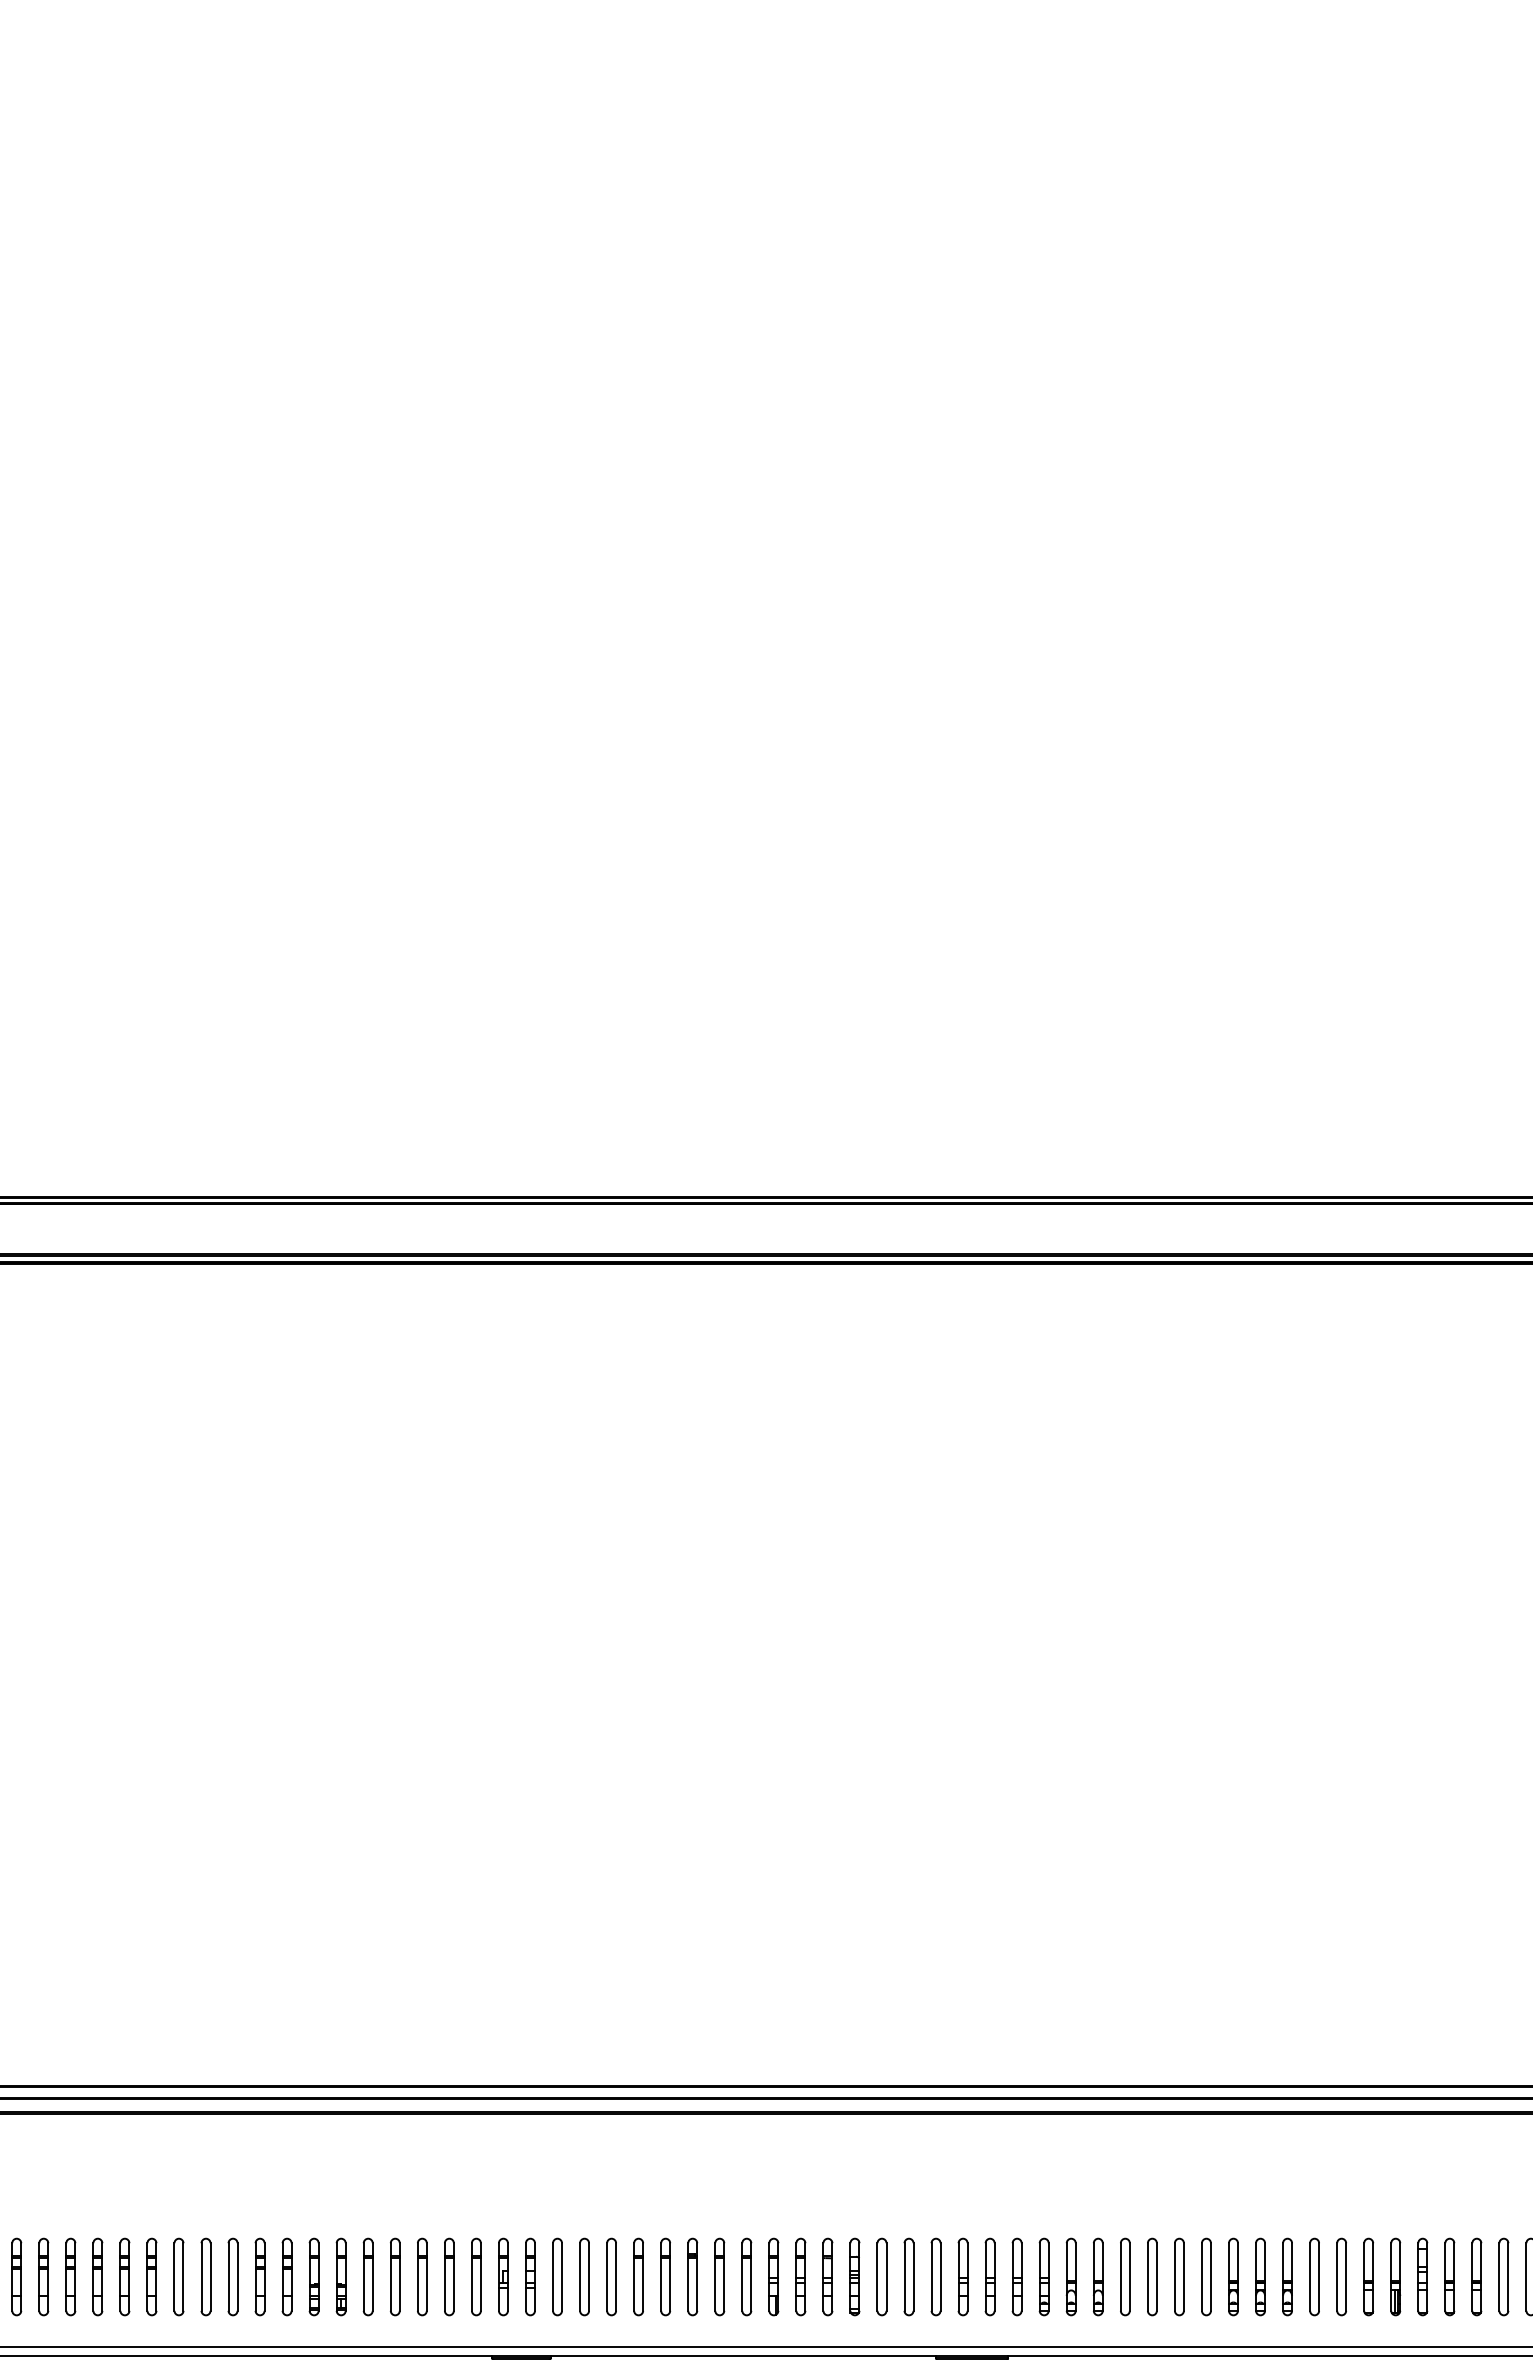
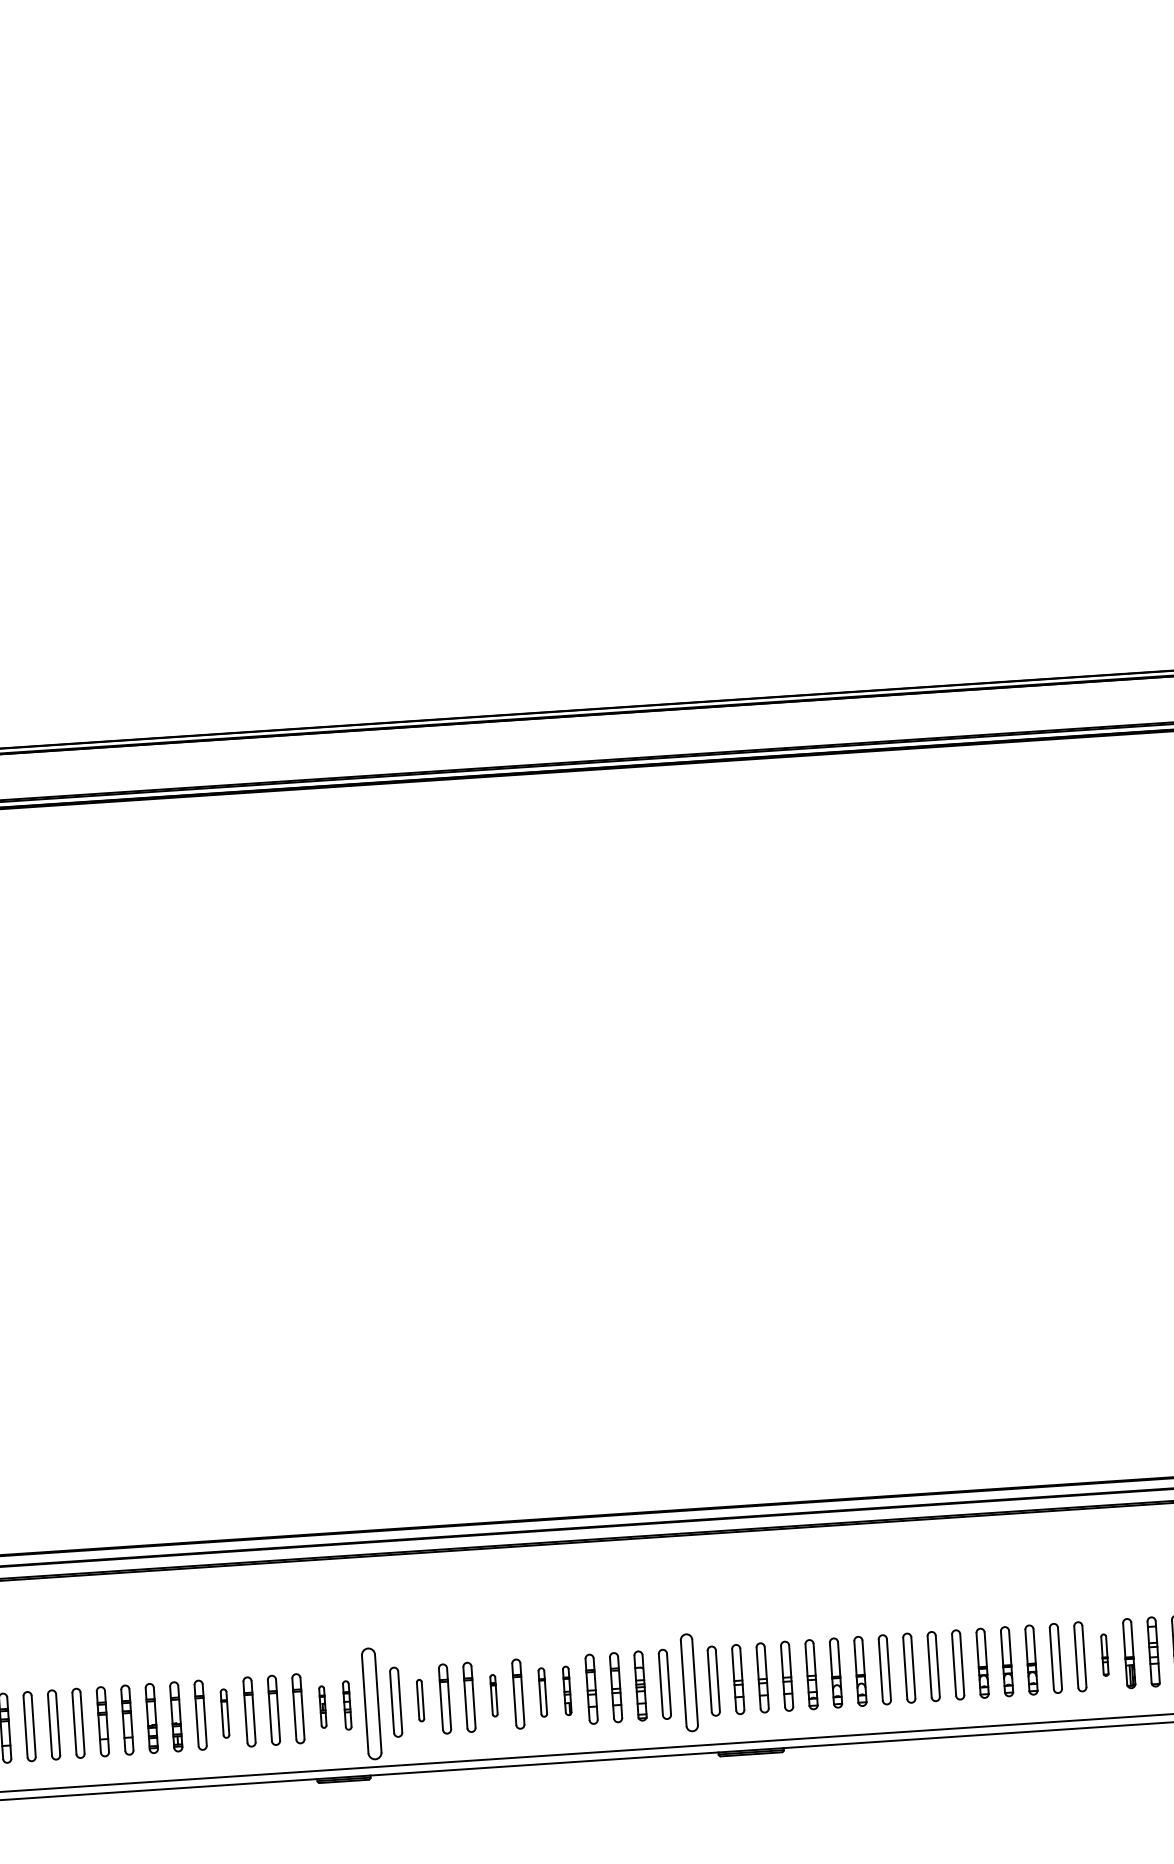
part: (394, 2276) -> (224, 1713), size x0.7
part: (503, 2276) -> (322, 1706), size x0.6
part: (530, 2276) -> (347, 1705), size x0.7
part: (557, 2276) -> (371, 1703), size x1.6
part: (611, 2276) -> (420, 1700), size x0.6
part: (692, 2276) -> (493, 1695), size x0.6
part: (746, 2276) -> (542, 1692), size x0.7
part: (773, 2276) -> (566, 1690), size x0.7
part: (908, 2276) -> (688, 1682), size x1.4
part: (1368, 2276) -> (1104, 1654), size x0.6

